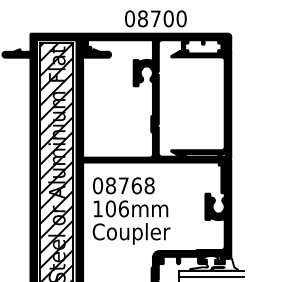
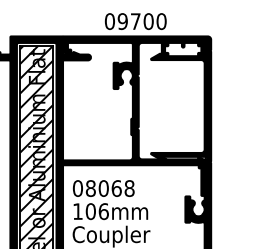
text: (142, 18) -> (122, 21), 08700 -> 09700
text: (123, 185) -> (103, 188), 08768 -> 08068

